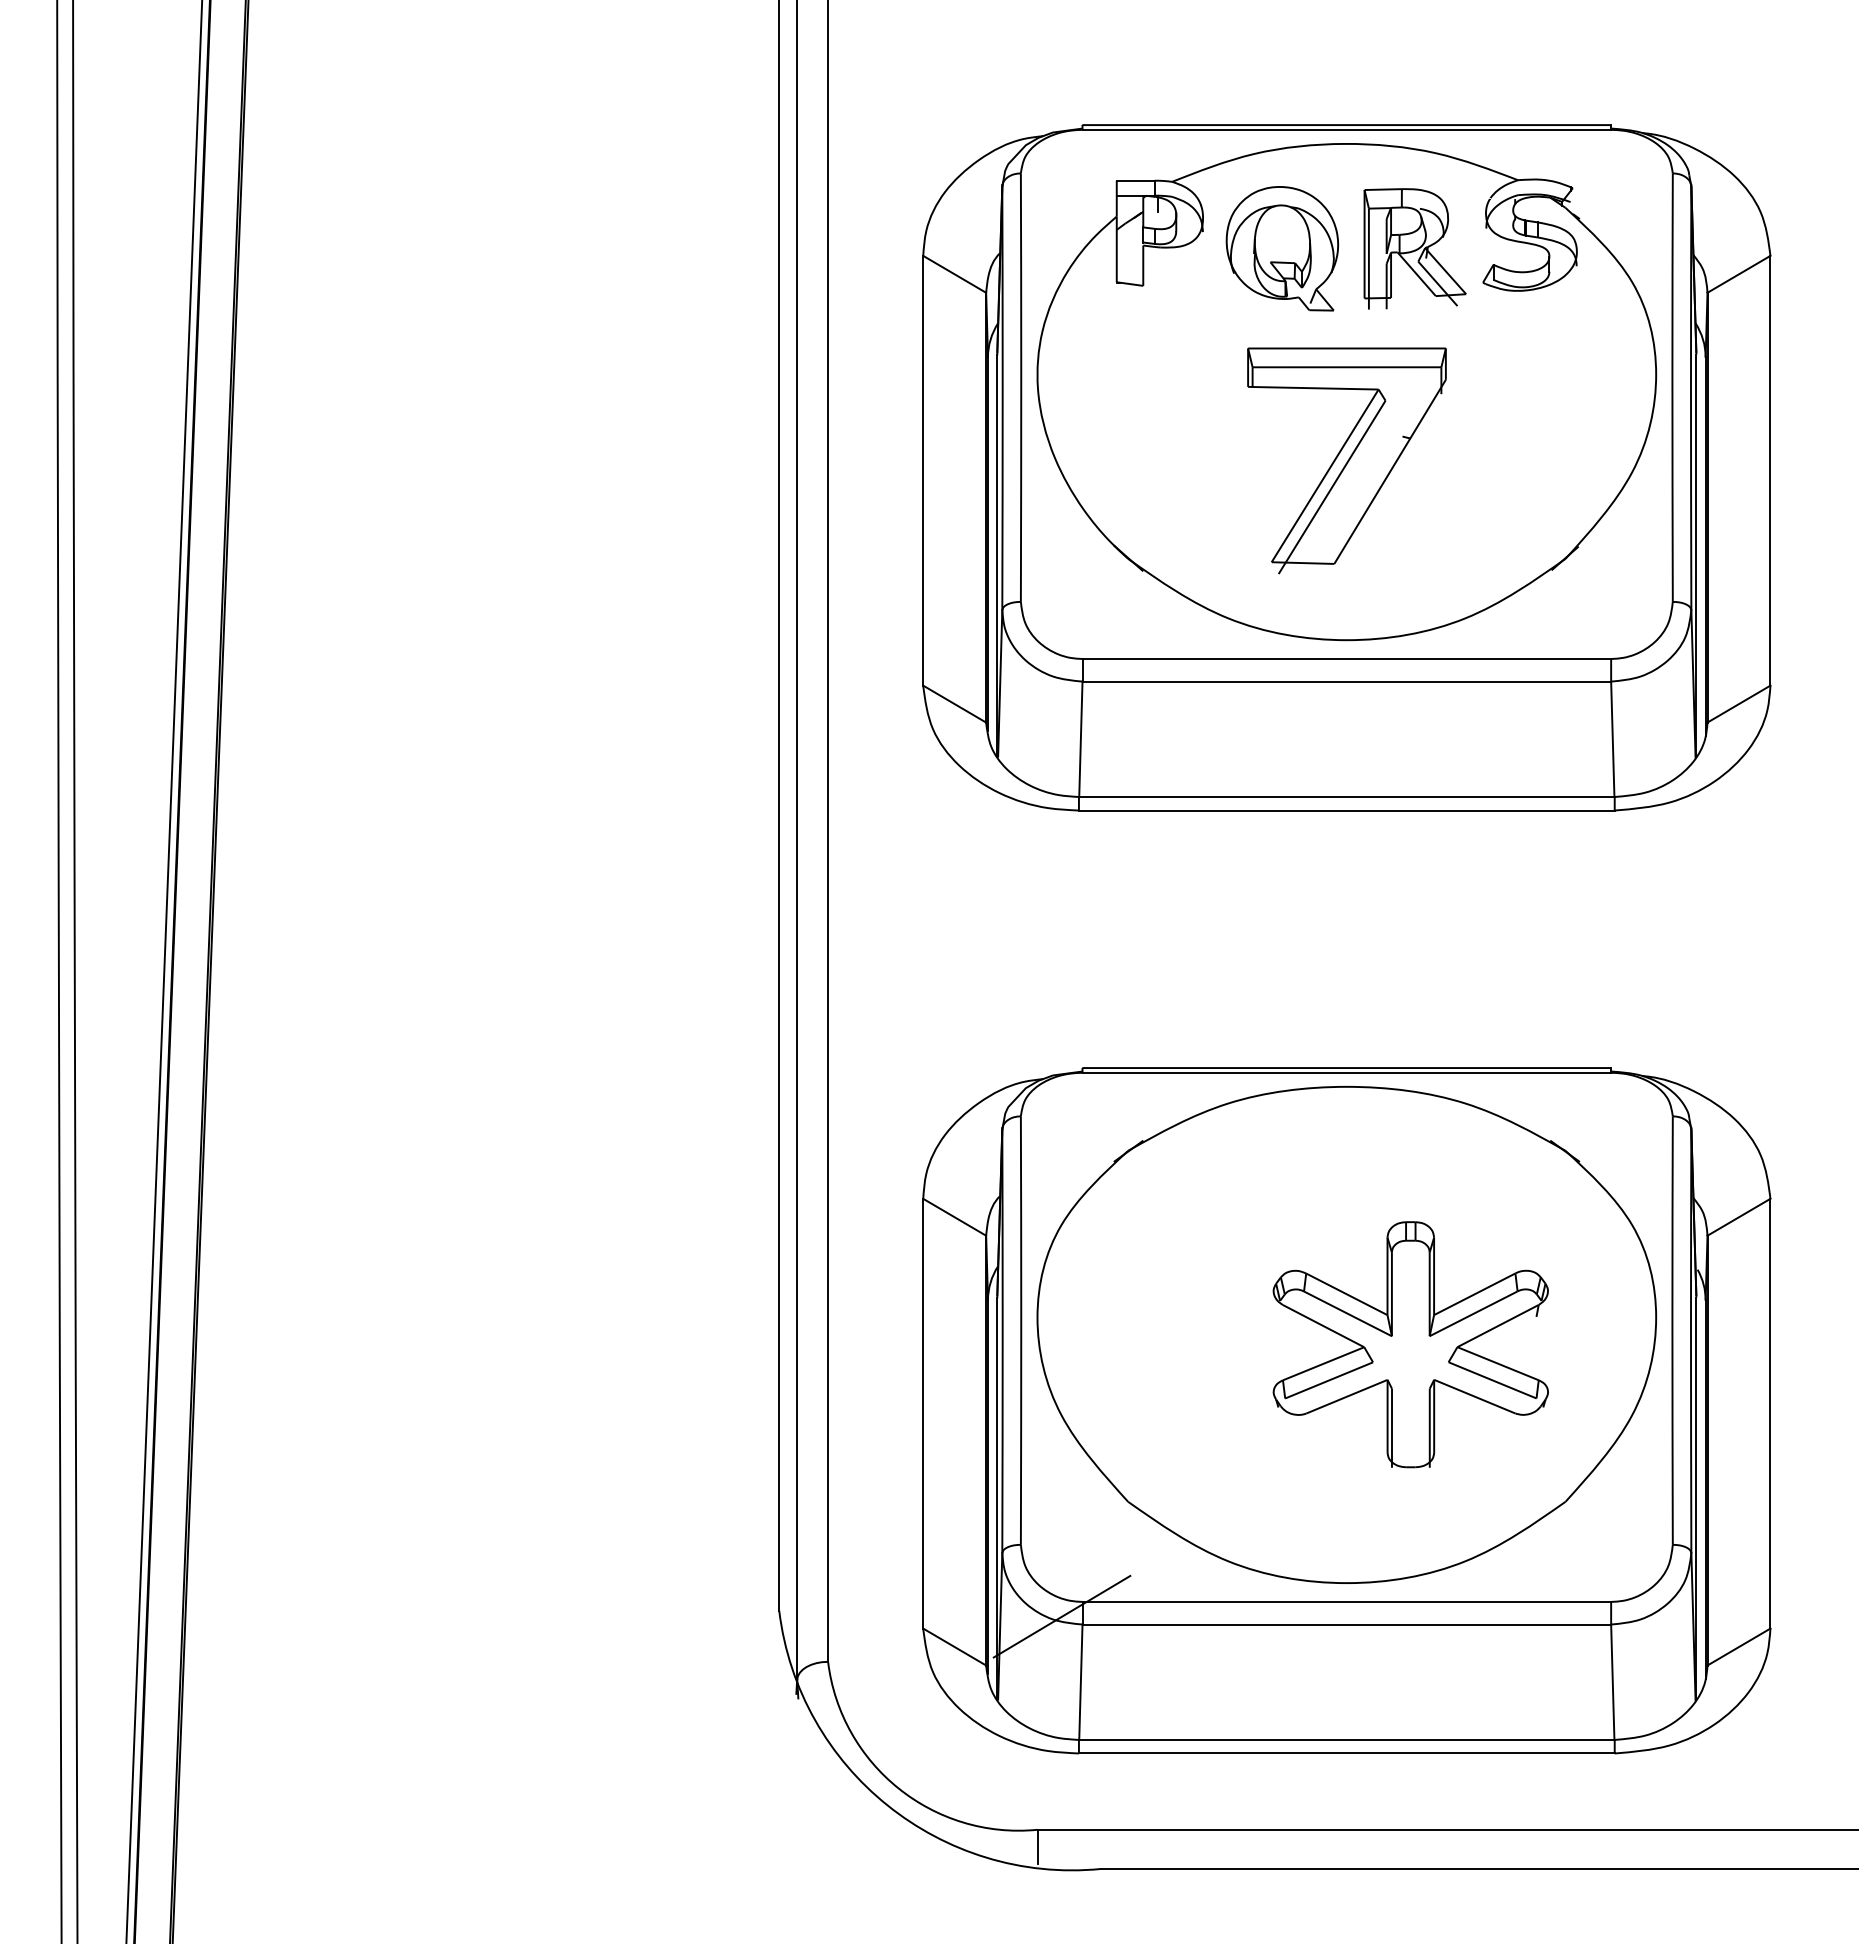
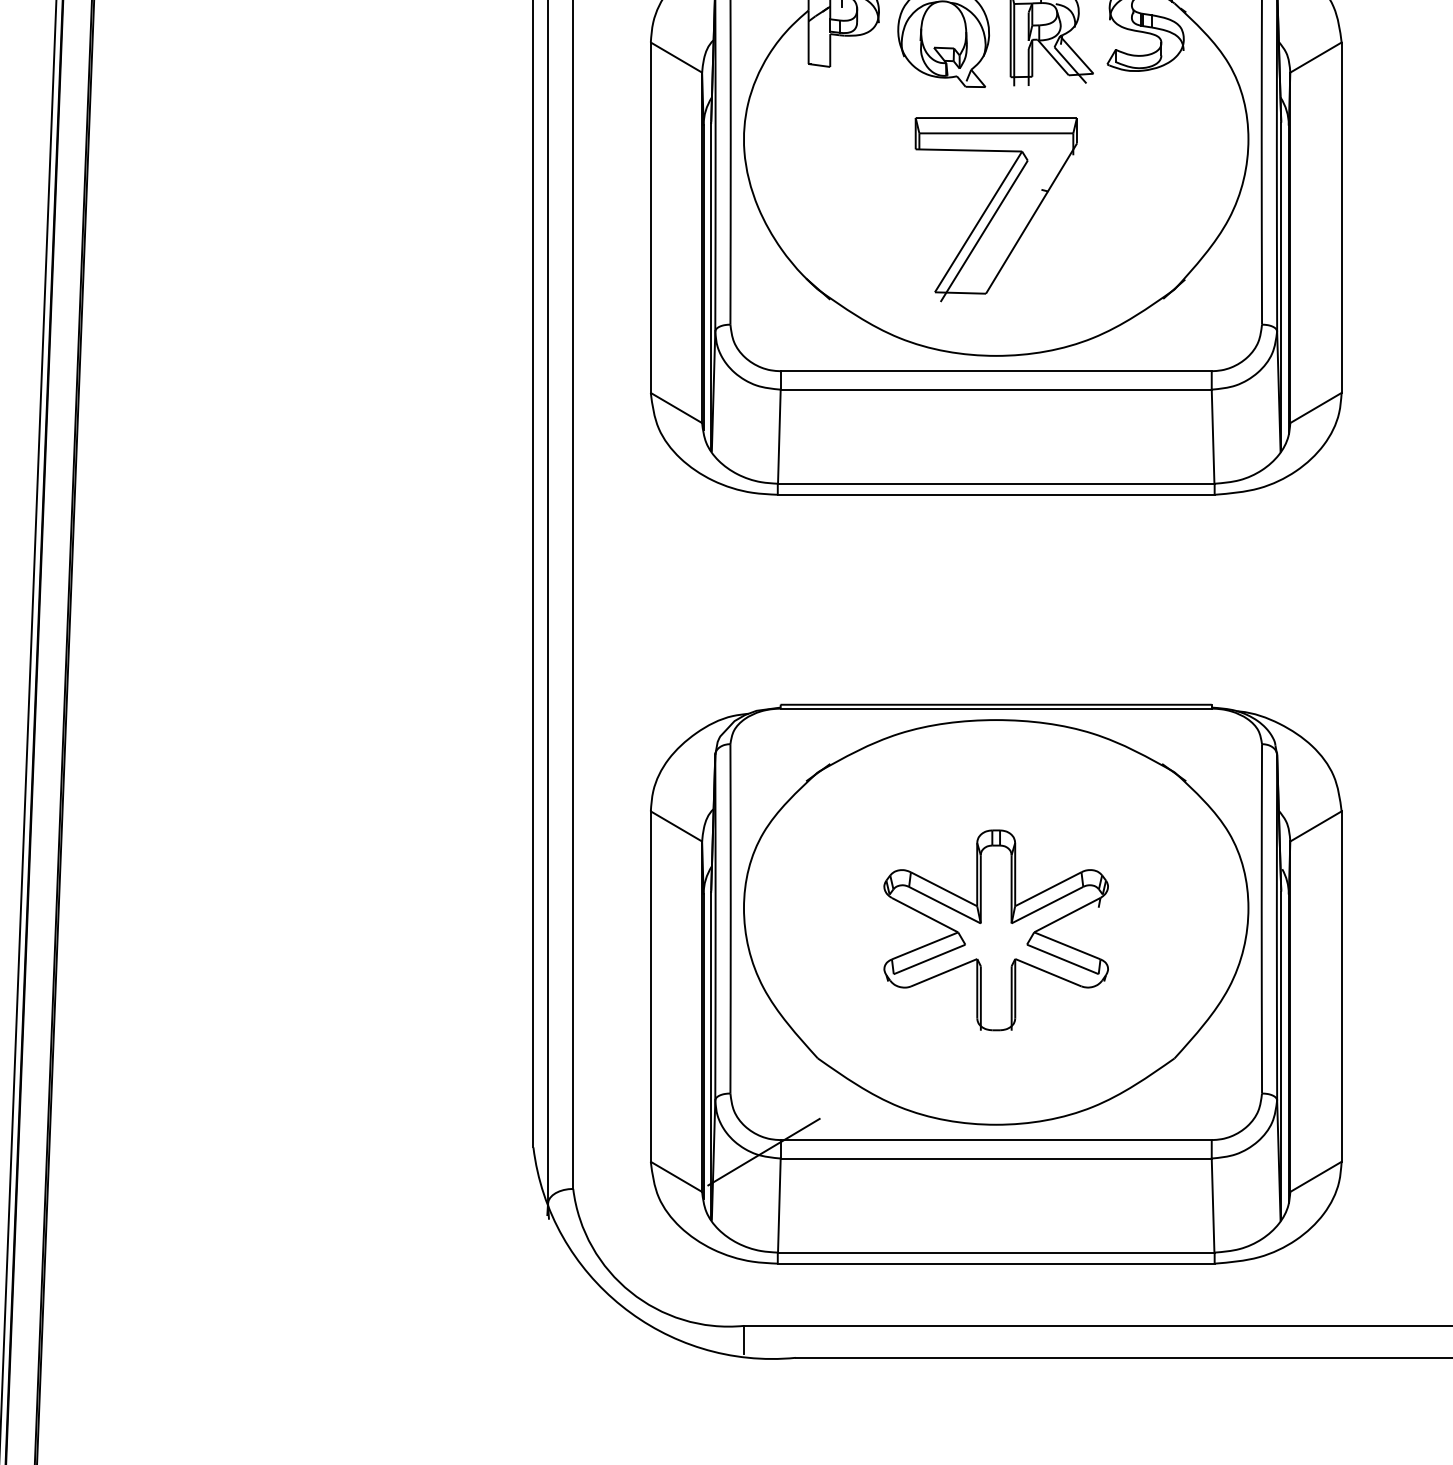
part: (1410, 1344) -> (995, 930), moved

